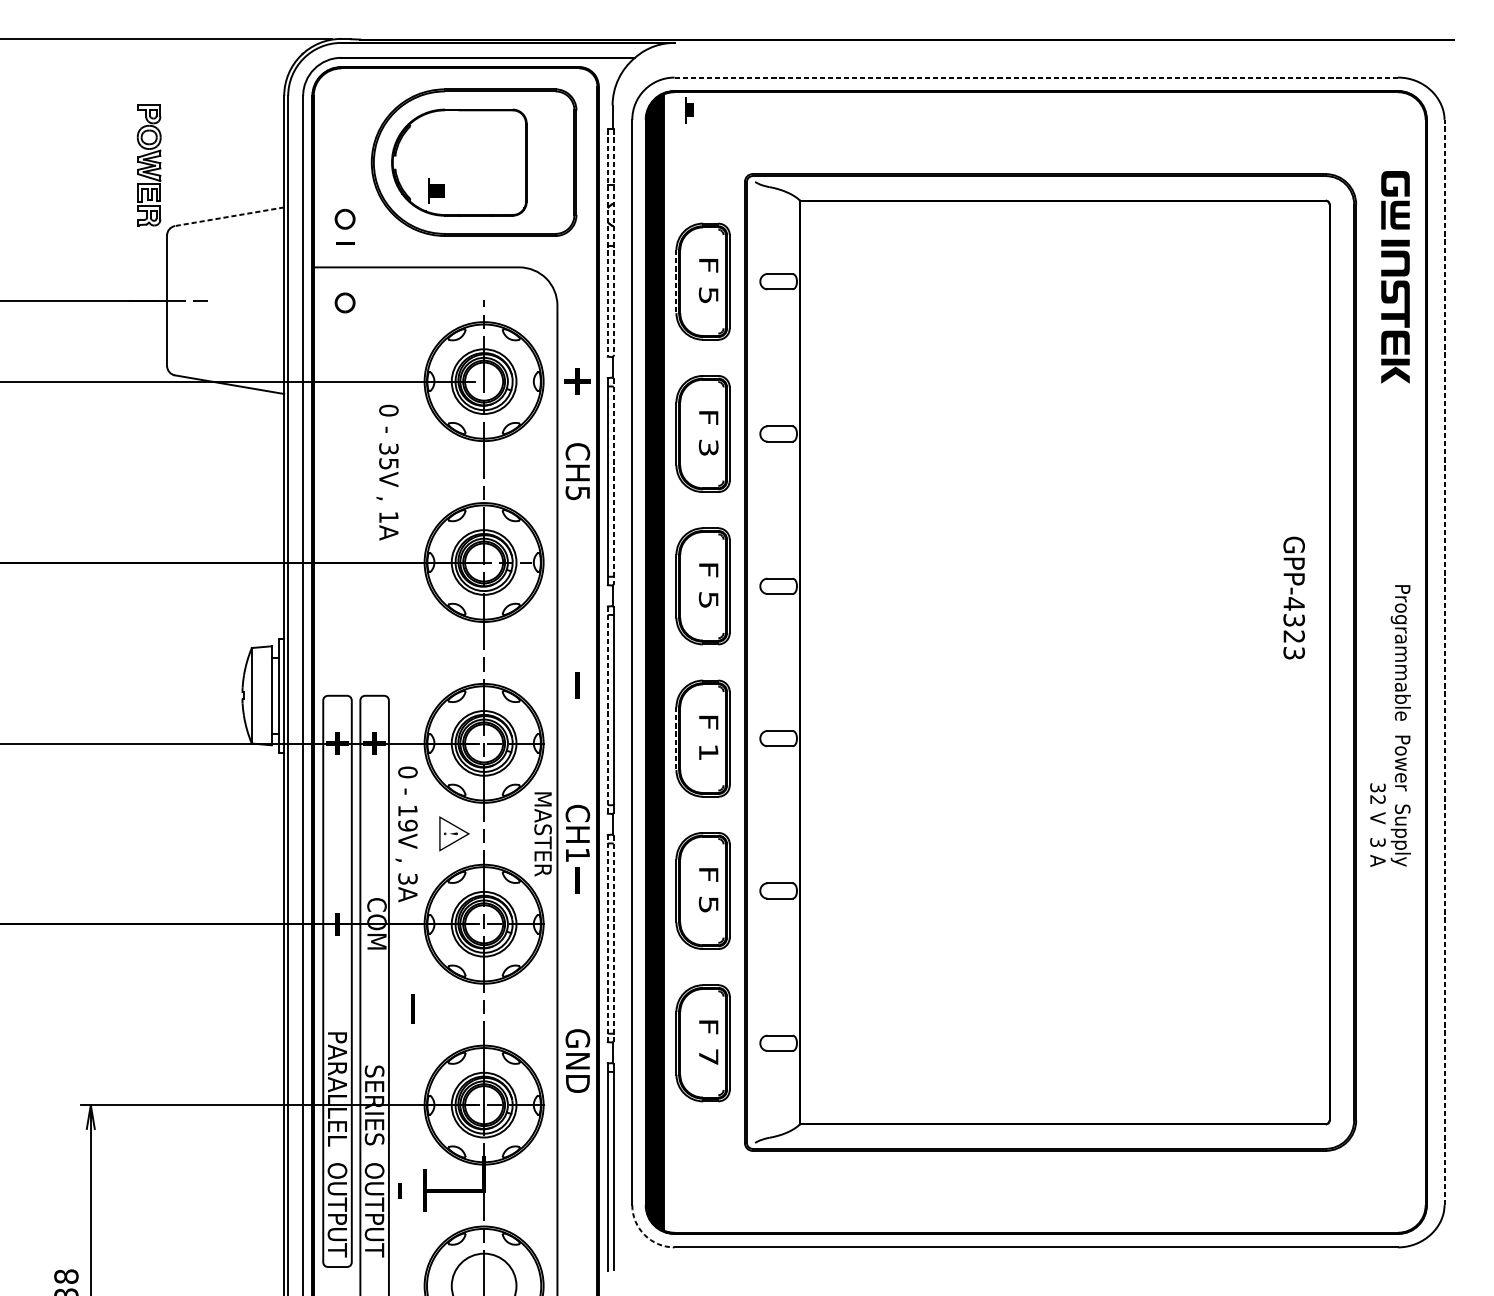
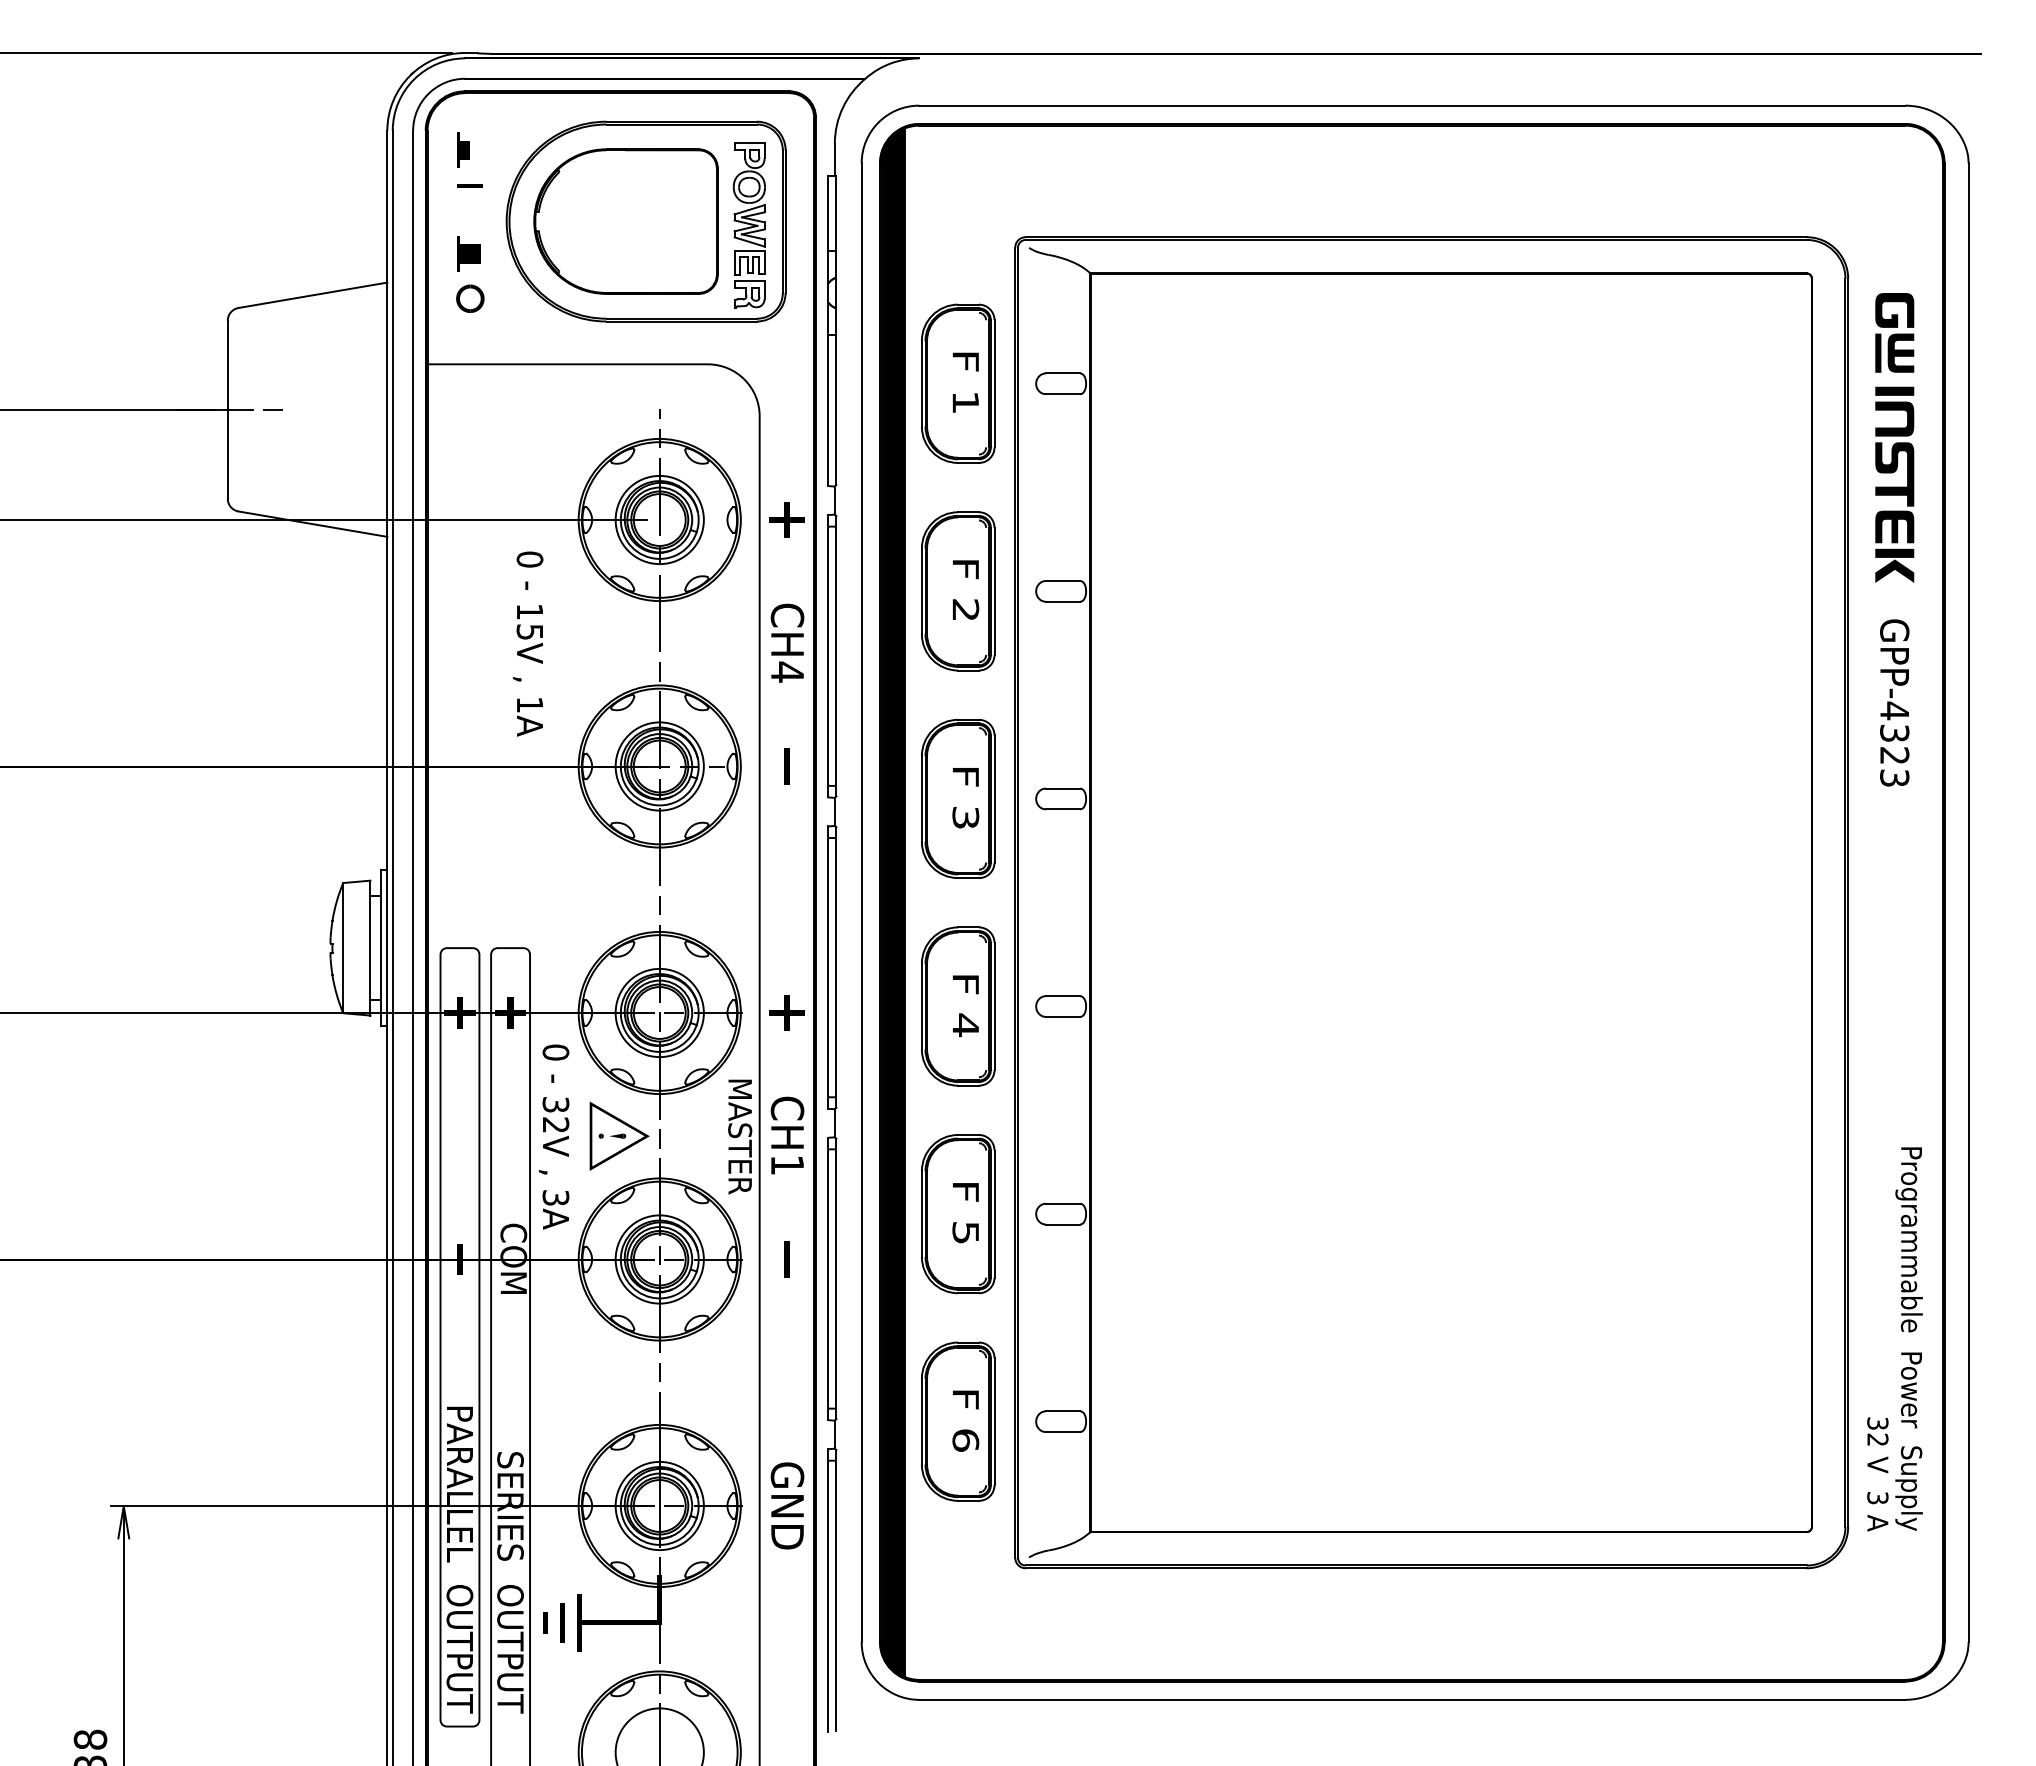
line: (1036, 77) -> (1412, 105), dashed -> solid
part: (689, 109) -> (463, 149), moved
part: (148, 165) -> (748, 225), moved
part: (436, 190) -> (468, 253), moved
line: (229, 216) -> (312, 295), dashed -> solid
line: (344, 243) -> (469, 185), moved
line: (607, 243) -> (828, 331), dashed -> solid
line: (613, 243) -> (836, 331), dashed -> solid
part: (1395, 277) -> (1894, 437), moved
line: (676, 281) -> (921, 383), dashed -> solid
text: (708, 294) -> (965, 401), 5 -> 1
part: (345, 302) -> (470, 412), removed
text: (708, 447) -> (965, 609), 3 -> 2
text: (388, 448) -> (529, 611), 35V -> 15V
line: (613, 481) -> (836, 656), dashed -> solid
text: (577, 492) -> (786, 671), CH5 -> CH4
text: (1294, 597) -> (1894, 702), moved
text: (709, 599) -> (966, 817), 5 -> 3
line: (1444, 662) -> (1968, 902), dashed -> solid
line: (577, 685) -> (786, 766), moved
line: (607, 710) -> (828, 968), dashed -> solid
text: (1390, 726) -> (1894, 1339), moved
line: (676, 738) -> (921, 1006), dashed -> solid
part: (577, 743) -> (786, 1012), added
text: (708, 752) -> (965, 1025), 1 -> 4
text: (407, 818) -> (555, 1115), 19V -> 32V
part: (454, 834) -> (619, 1136), size x1.43
line: (577, 880) -> (786, 1259), moved
line: (607, 938) -> (828, 1279), dashed -> solid
line: (613, 938) -> (836, 1279), dashed -> solid
line: (412, 1008) -> (562, 1622), moved
text: (708, 1057) -> (965, 1440), 7 -> 6
text: (577, 1060) -> (787, 1505), moved
arc: (644, 1234) -> (878, 1682), dashed -> solid

